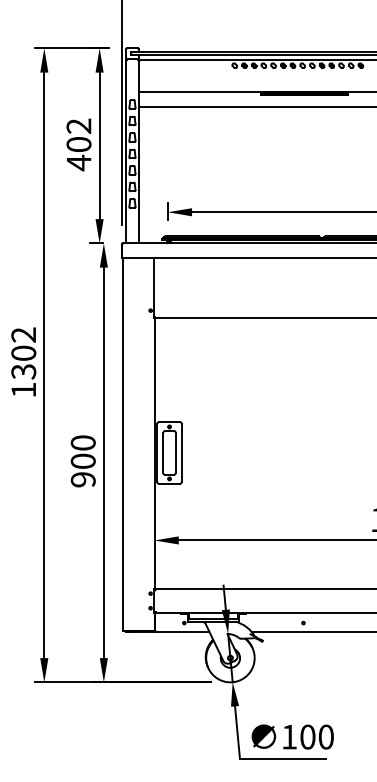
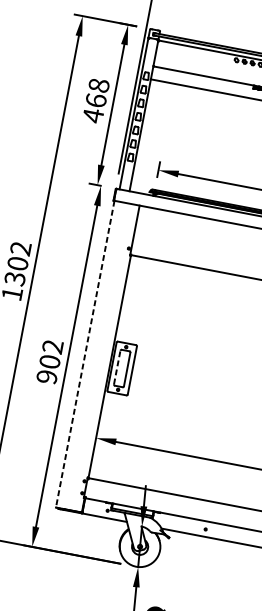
text: (78, 134) -> (97, 92), 402 -> 468
text: (82, 442) -> (52, 346), 900 -> 902
line: (122, 444) -> (84, 354), solid -> dashed
line: (163, 452) -> (117, 367), solid -> dashed

